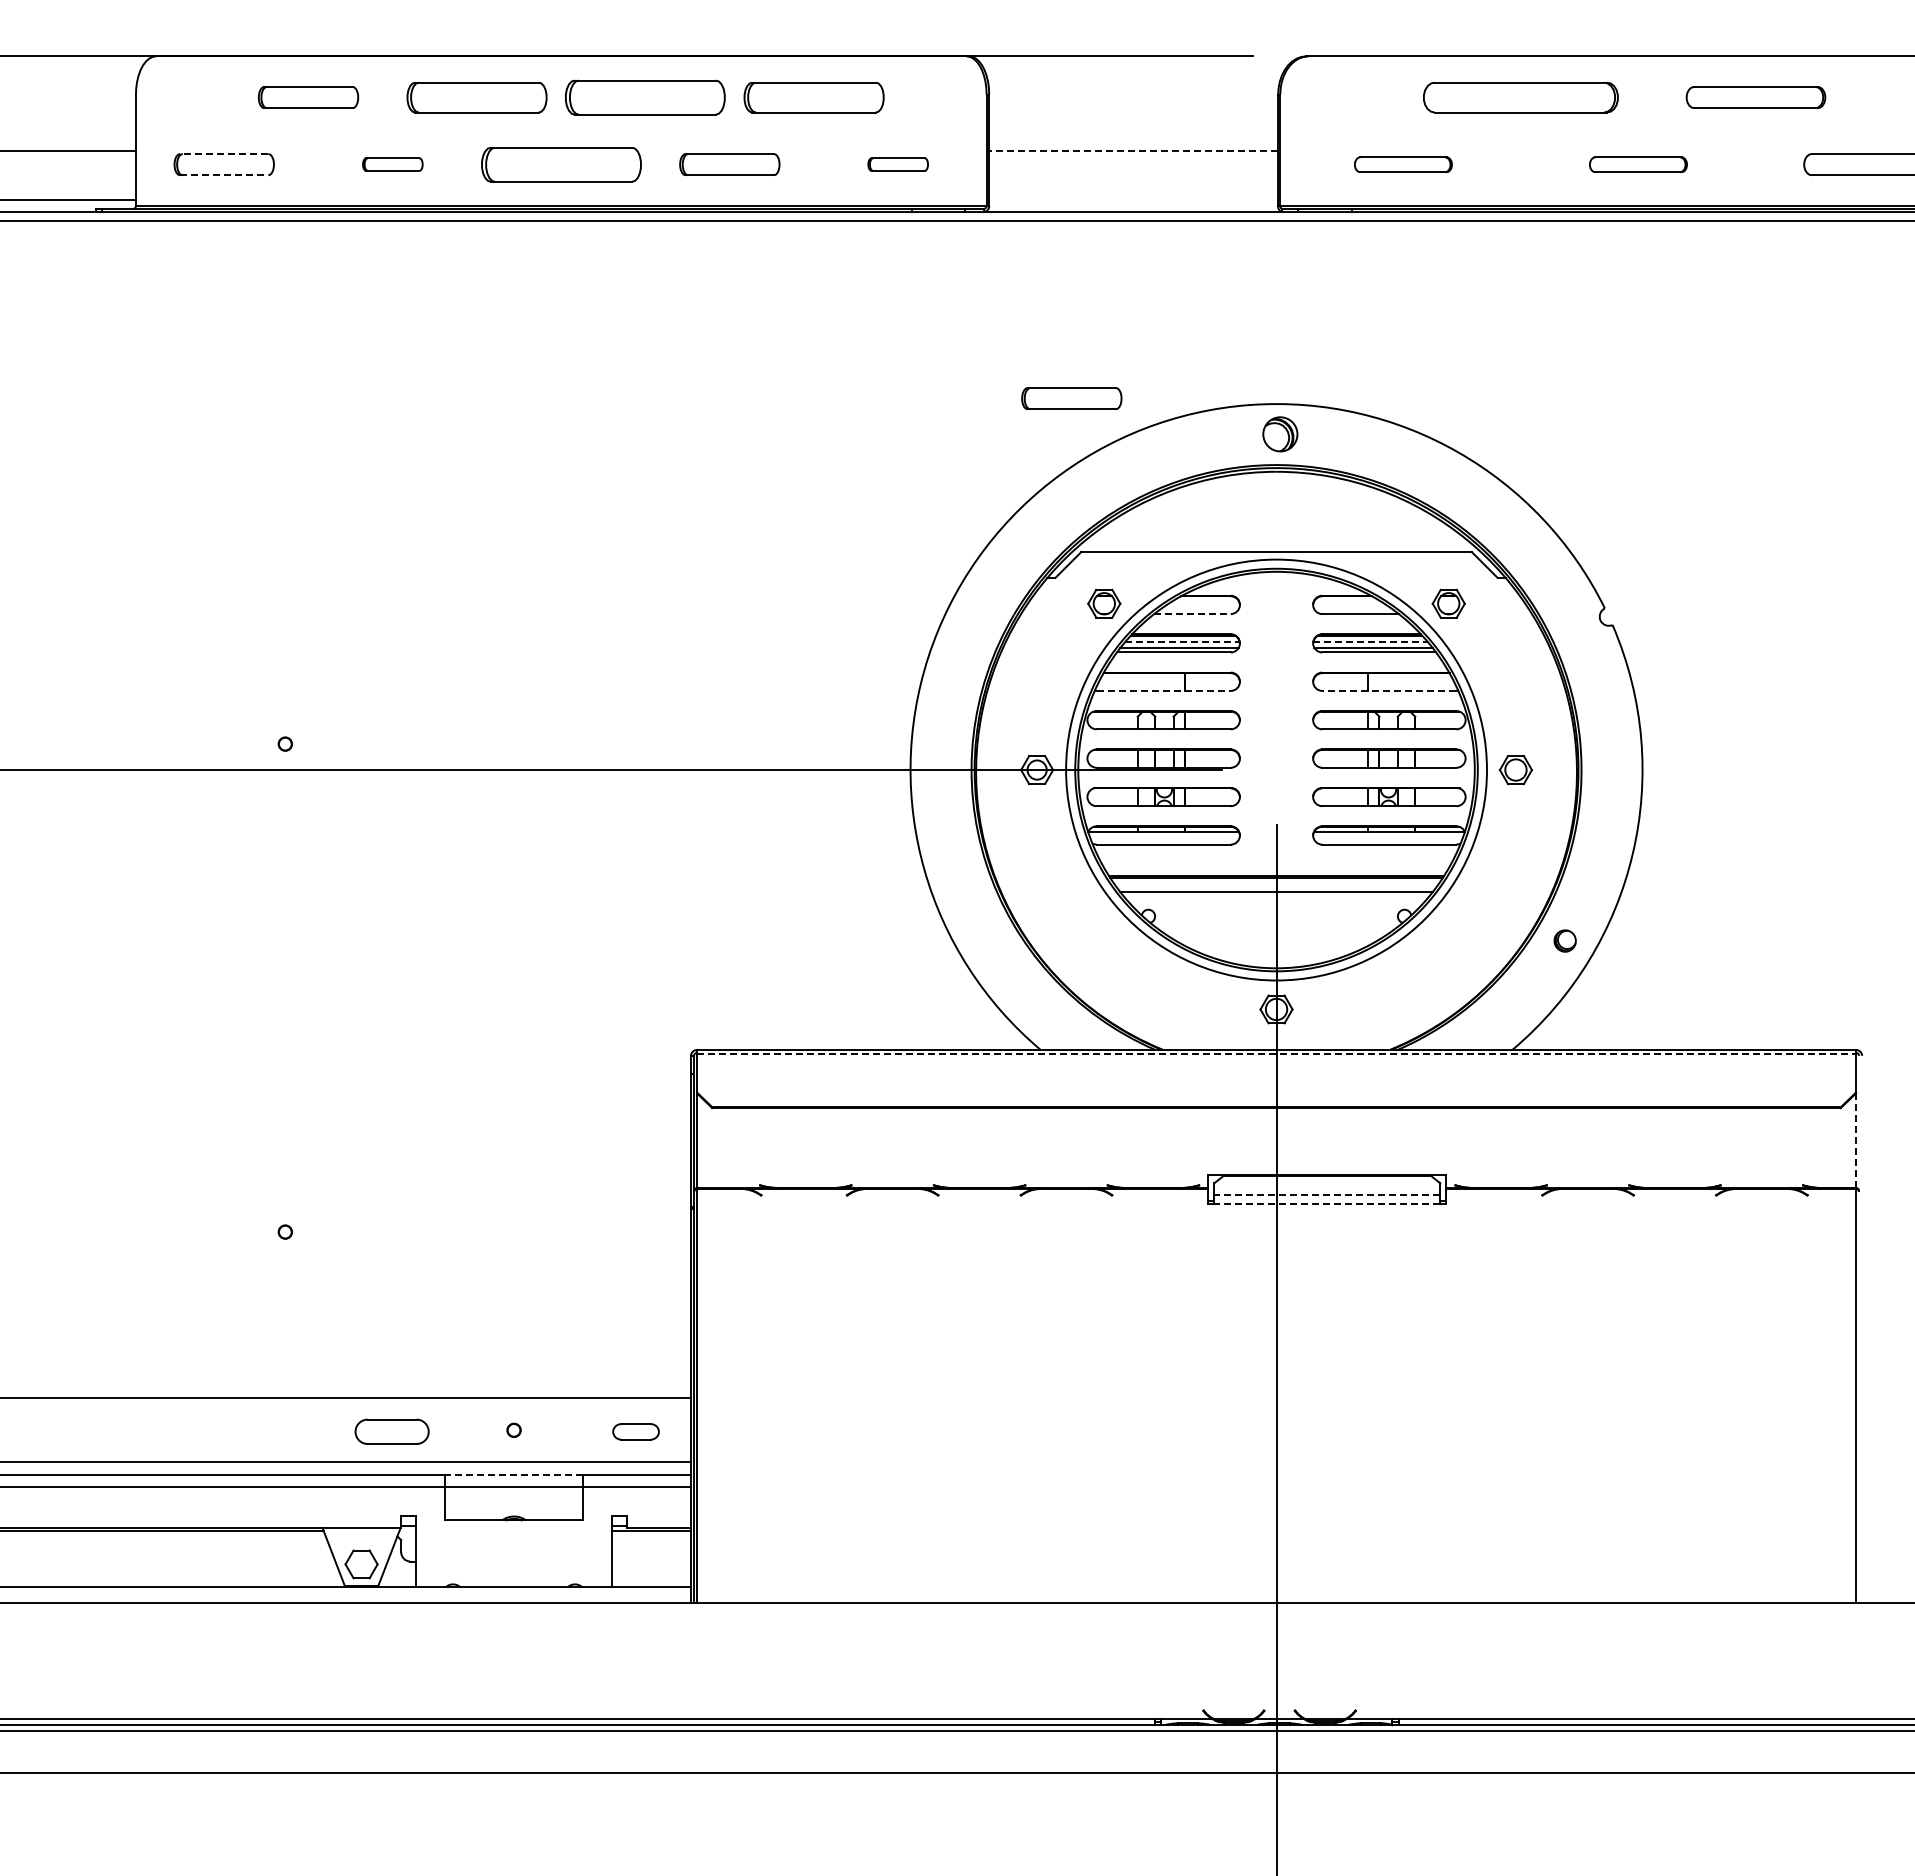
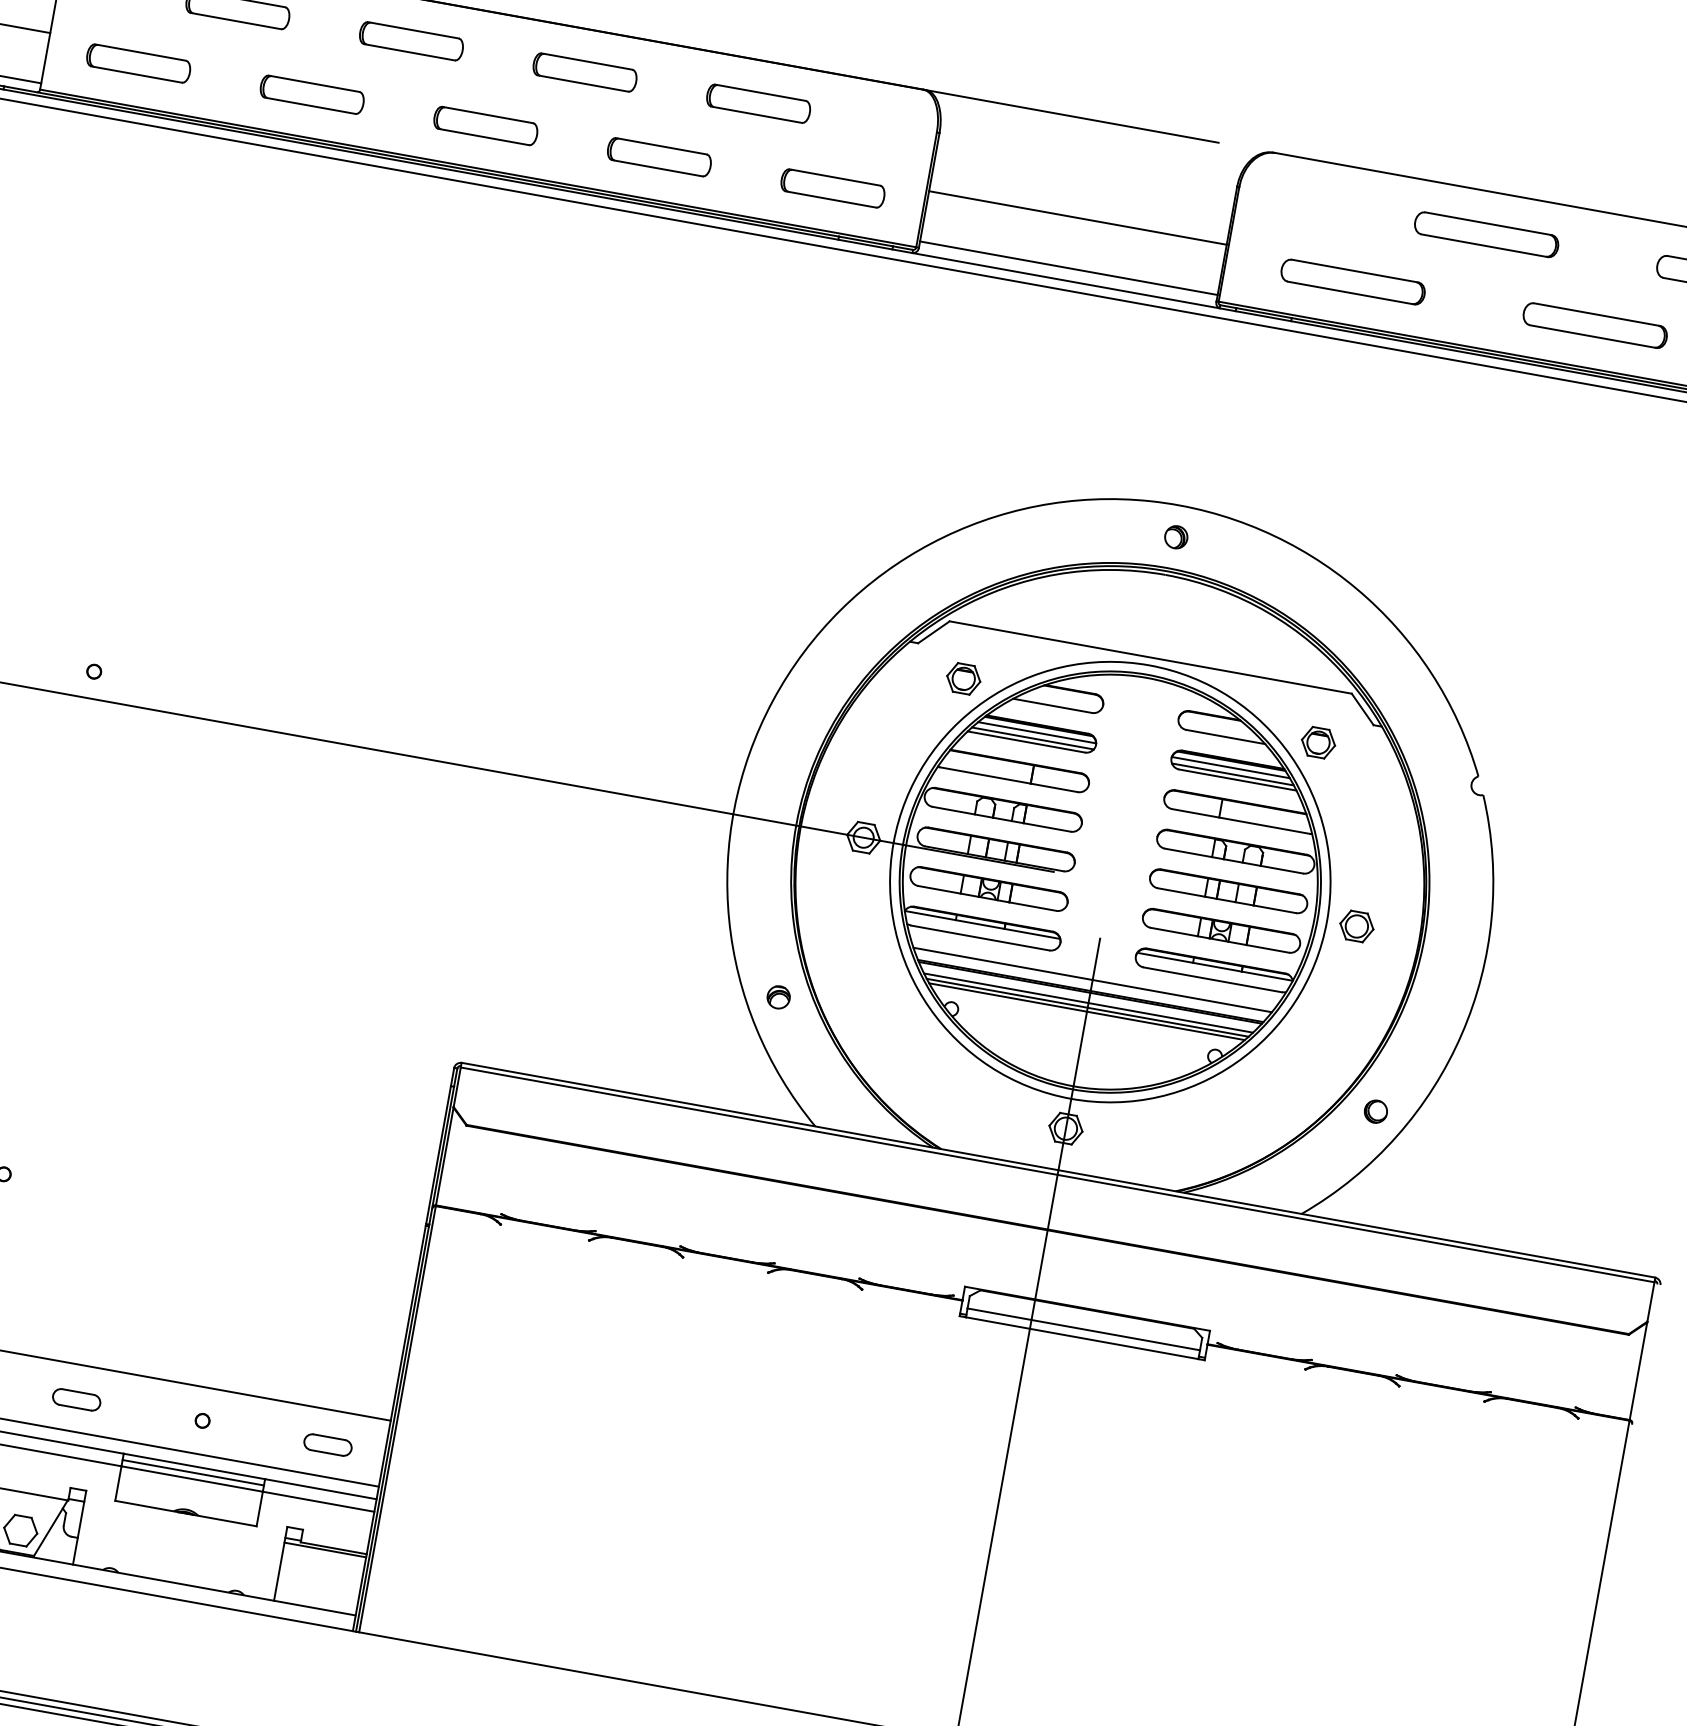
part: (476, 97) -> (410, 41), size x0.71
part: (645, 97) -> (584, 72), size x0.62
part: (813, 97) -> (758, 103), size x0.71
part: (1520, 97) -> (1486, 234), size x0.71
line: (1133, 150) -> (1077, 217), dashed -> solid
line: (223, 153) -> (139, 51), dashed -> solid
part: (392, 164) -> (312, 94), size x1.67
part: (560, 164) -> (485, 125), size x0.62
part: (897, 164) -> (832, 188), size x1.67
part: (1403, 164) -> (1353, 281), size x1.43
part: (1638, 164) -> (1595, 325), size x1.43
line: (224, 175) -> (136, 74), dashed -> solid
line: (1133, 199) -> (1068, 267), added
part: (1071, 398) -> (967, 461), removed
part: (1279, 434) -> (1175, 537), size x0.62
line: (1193, 614) -> (1053, 706), dashed -> solid
line: (1182, 641) -> (1037, 732), dashed -> solid
line: (1371, 641) -> (1231, 767), dashed -> solid
line: (1164, 690) -> (1009, 779), dashed -> solid
line: (1388, 690) -> (1240, 820), dashed -> solid
line: (1276, 865) -> (1092, 980), added
line: (1276, 887) -> (1088, 1003), added
line: (1276, 895) -> (1087, 1011), added
part: (983, 934) -> (778, 997), added
line: (1277, 1054) -> (1058, 1175), dashed -> solid
line: (1856, 1140) -> (1638, 1371), dashed -> solid
line: (1327, 1195) -> (1083, 1329), dashed -> solid
line: (1327, 1203) -> (1082, 1337), dashed -> solid
part: (391, 1431) -> (76, 1399), size x0.62
line: (514, 1474) -> (194, 1466), dashed -> solid
line: (513, 1480) -> (192, 1472), added

